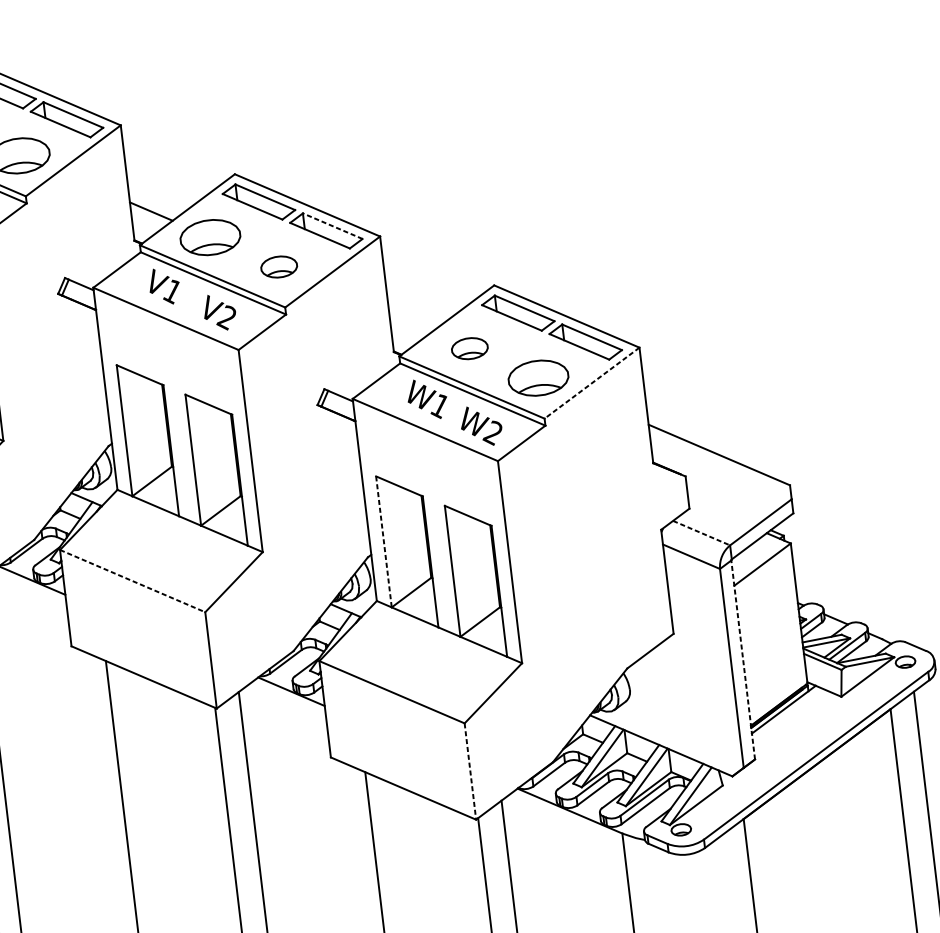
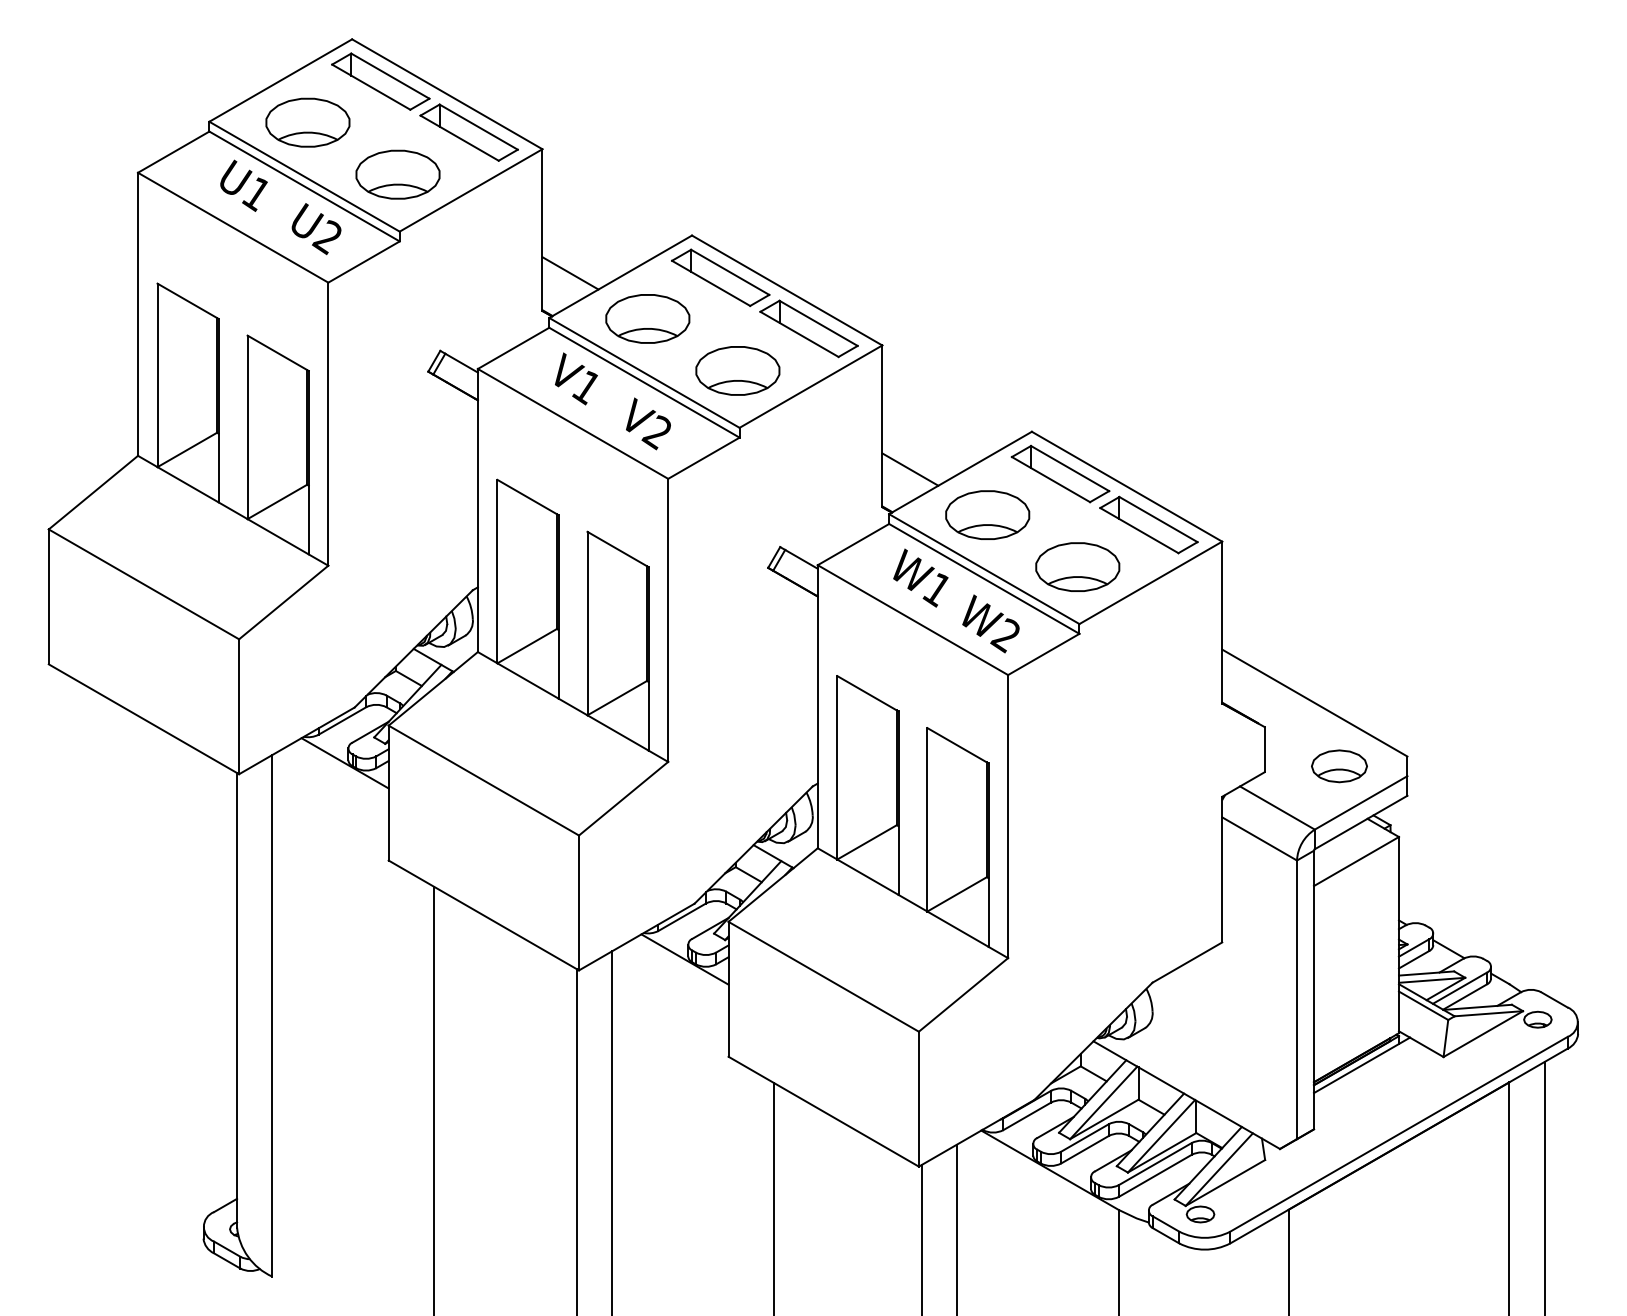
line: (332, 226) -> (818, 323), dashed -> solid
part: (278, 266) -> (737, 370), size x1.67
line: (410, 322) -> (910, 469), added
part: (469, 348) -> (987, 514), size x1.67
line: (591, 383) -> (1150, 583), dashed -> solid
part: (742, 498) -> (1339, 766), added
line: (701, 533) -> (1277, 808), dashed -> solid
line: (384, 541) -> (837, 767), dashed -> solid
line: (132, 581) -> (483, 780), dashed -> solid
line: (742, 659) -> (1313, 989), dashed -> solid
line: (470, 771) -> (918, 1099), dashed -> solid

